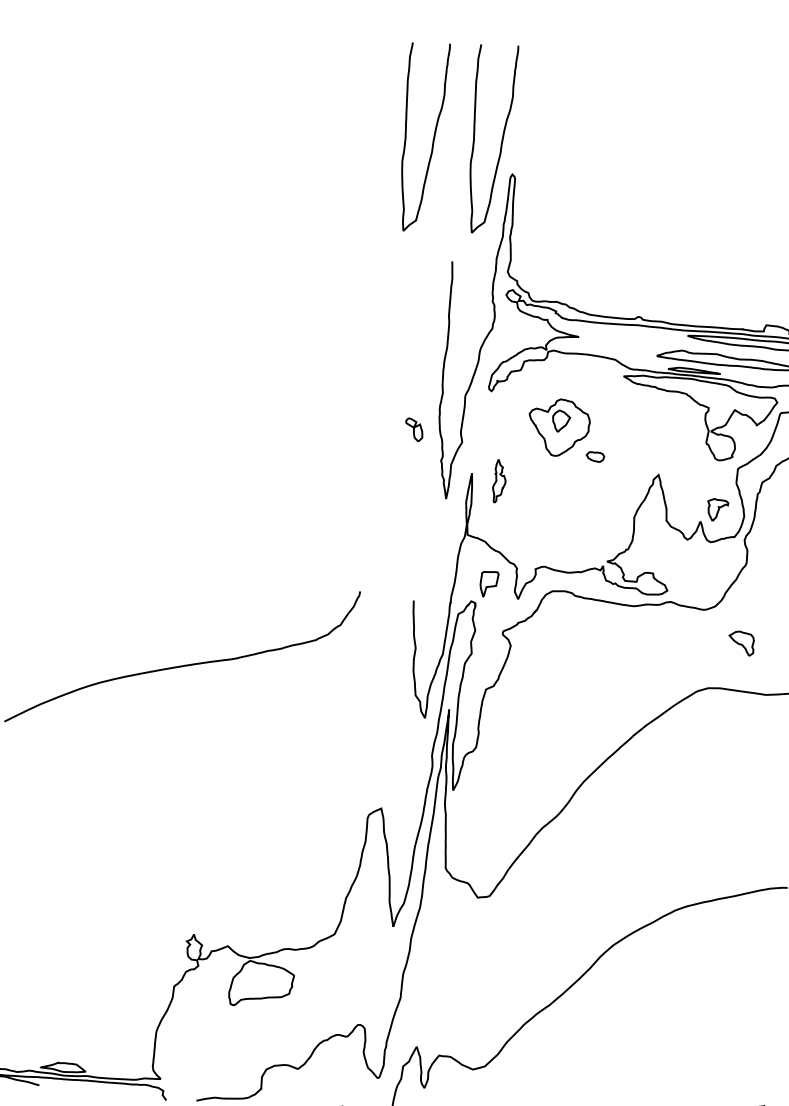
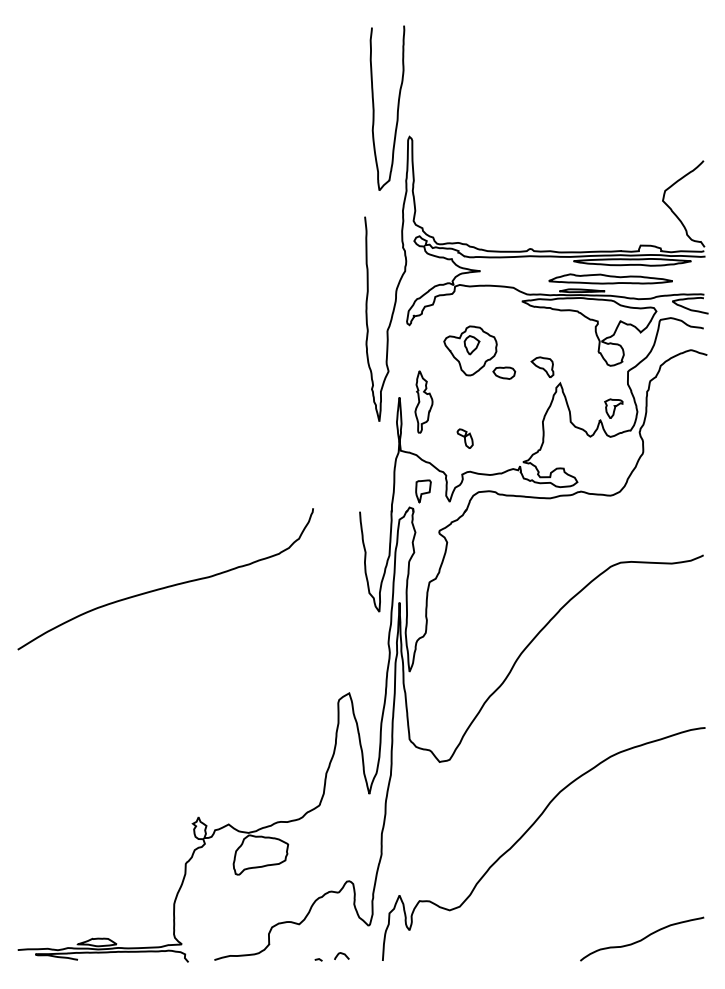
curve: (433, 137) -> (338, 111), removed
part: (413, 429) -> (464, 438), moved
part: (595, 456) -> (504, 372), size x1.43
part: (499, 480) -> (423, 401), size x1.67
part: (741, 643) -> (542, 367), moved

